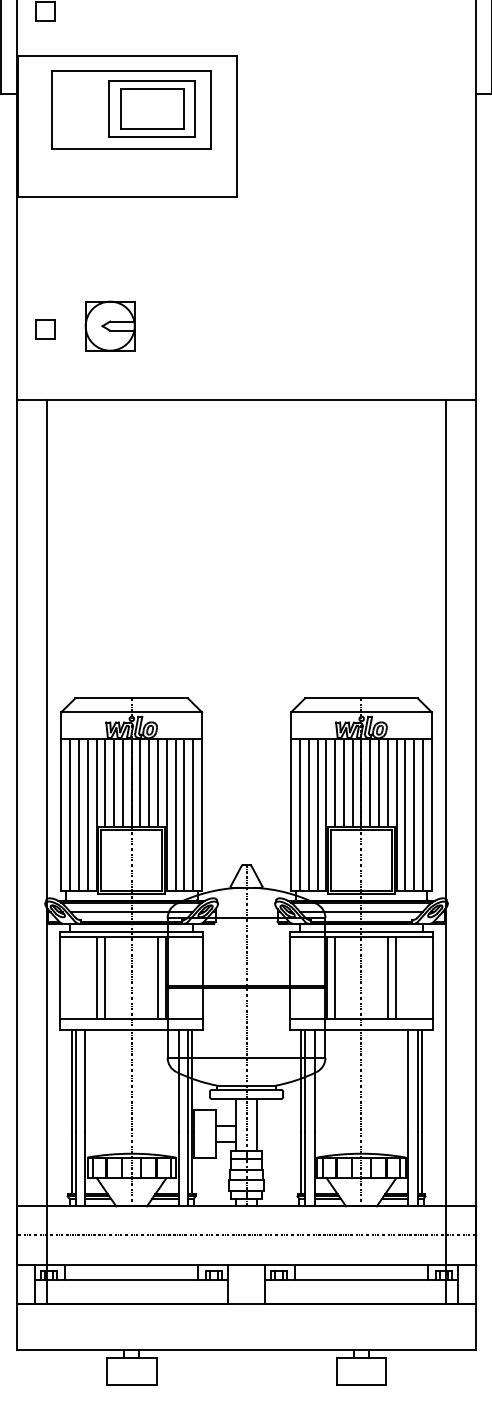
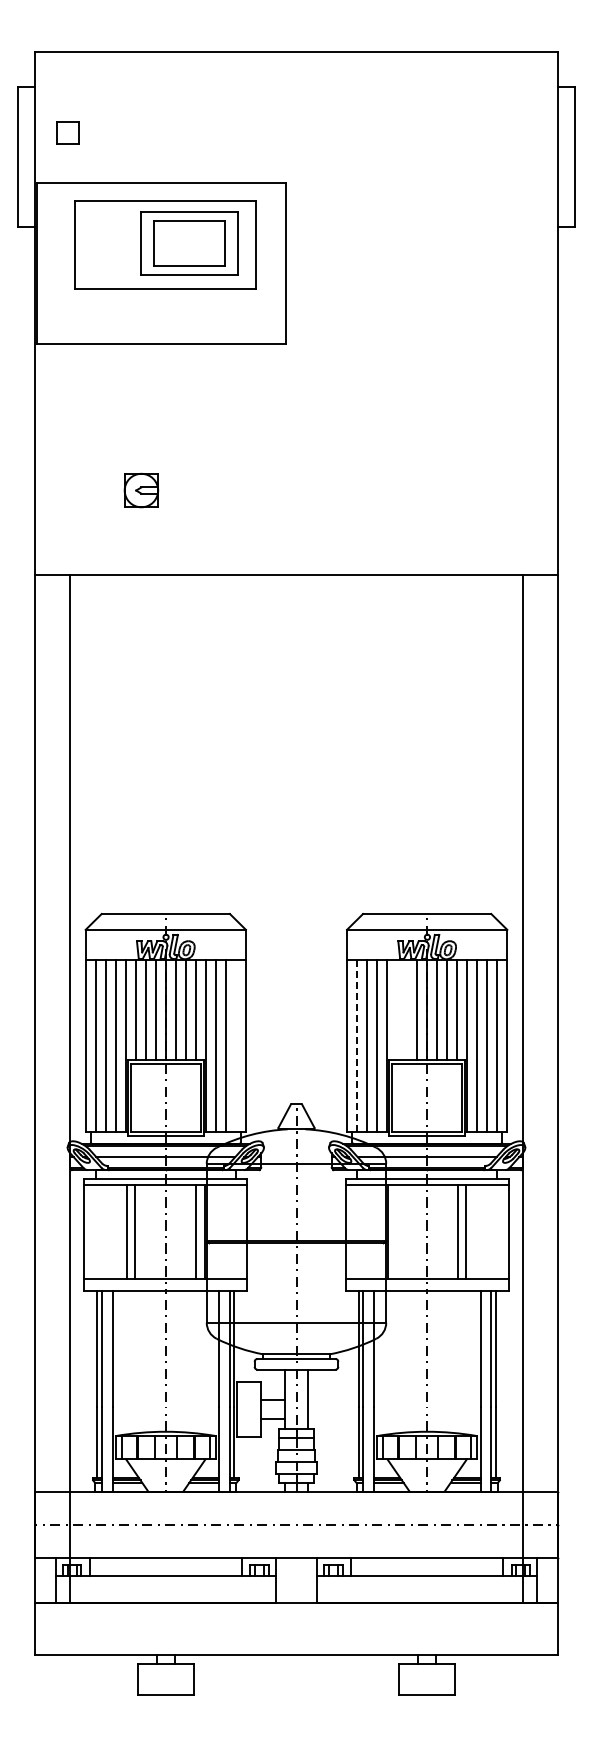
part: (110, 326) -> (141, 490), size x0.6
part: (45, 329) -> (67, 494), removed
line: (335, 783) -> (397, 1010), removed
line: (344, 783) -> (407, 1010), removed
line: (192, 814) -> (235, 1046), removed
line: (300, 814) -> (357, 1045), solid -> dashed
line: (334, 977) -> (396, 1231), removed

